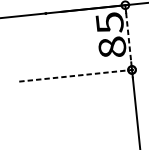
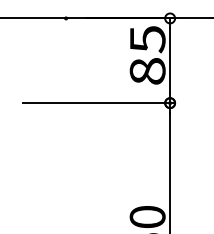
line: (129, 38) -> (170, 61), dashed -> solid
line: (78, 75) -> (99, 103), dashed -> solid

